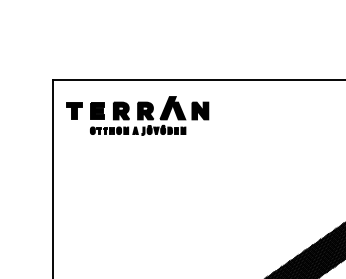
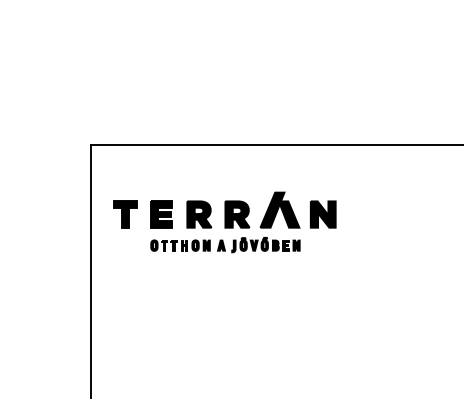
part: (137, 115) -> (224, 221), moved

